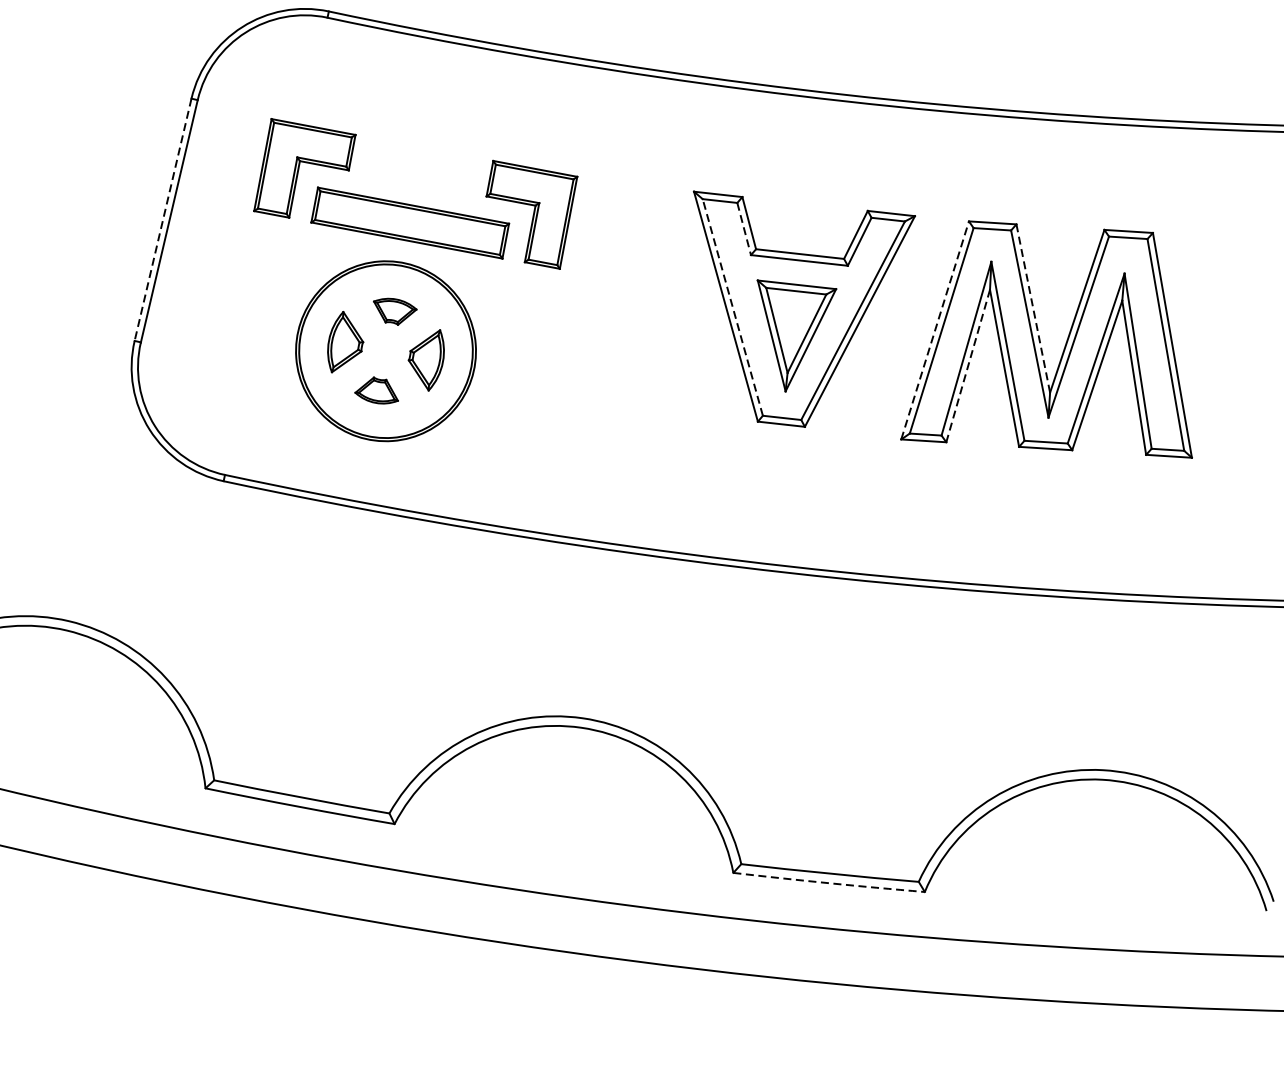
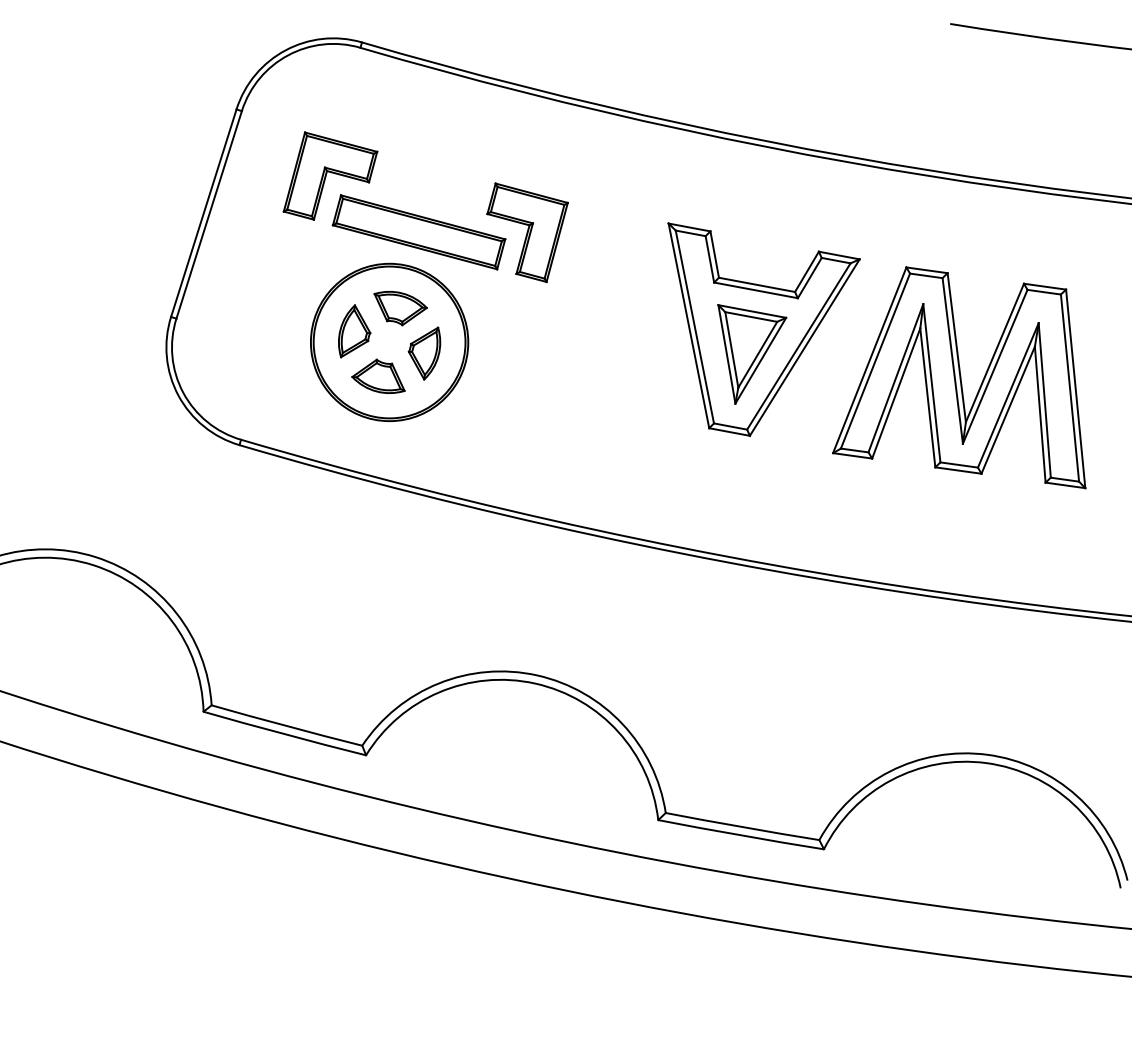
line: (162, 220) -> (203, 213), dashed -> solid
line: (743, 229) -> (709, 259), dashed -> solid
line: (732, 306) -> (694, 326), dashed -> solid
line: (1033, 309) -> (956, 348), dashed -> solid
part: (395, 311) -> (400, 308), size x1.43
line: (934, 330) -> (869, 360), dashed -> solid
line: (968, 365) -> (896, 393), dashed -> solid
part: (376, 389) -> (378, 375), size x1.43
arc: (829, 883) -> (741, 835), dashed -> solid

